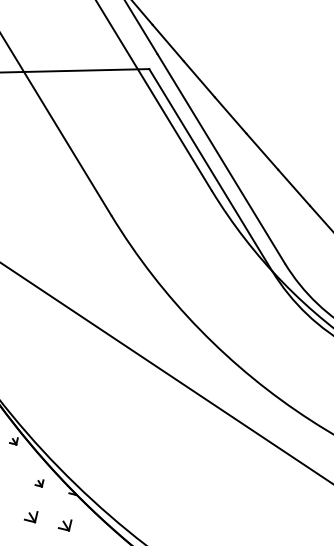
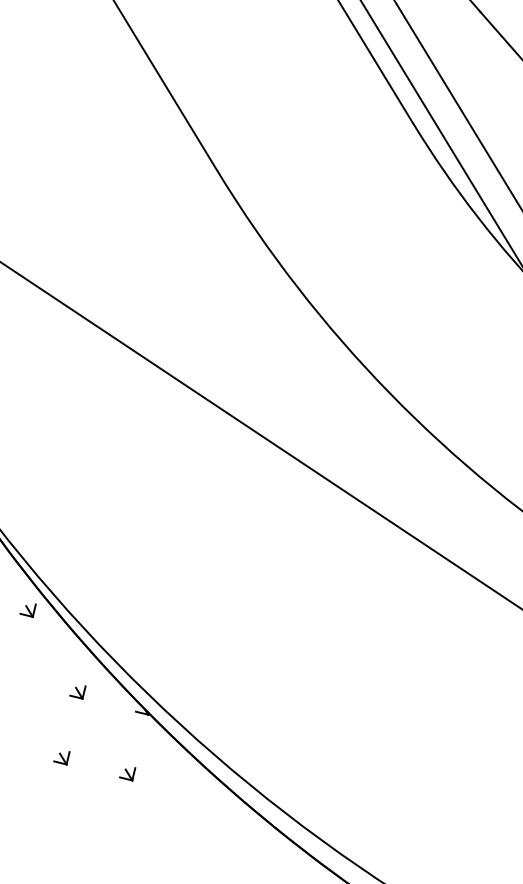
part: (31, 517) -> (62, 758), size x0.62
part: (64, 525) -> (126, 774), size x0.62

